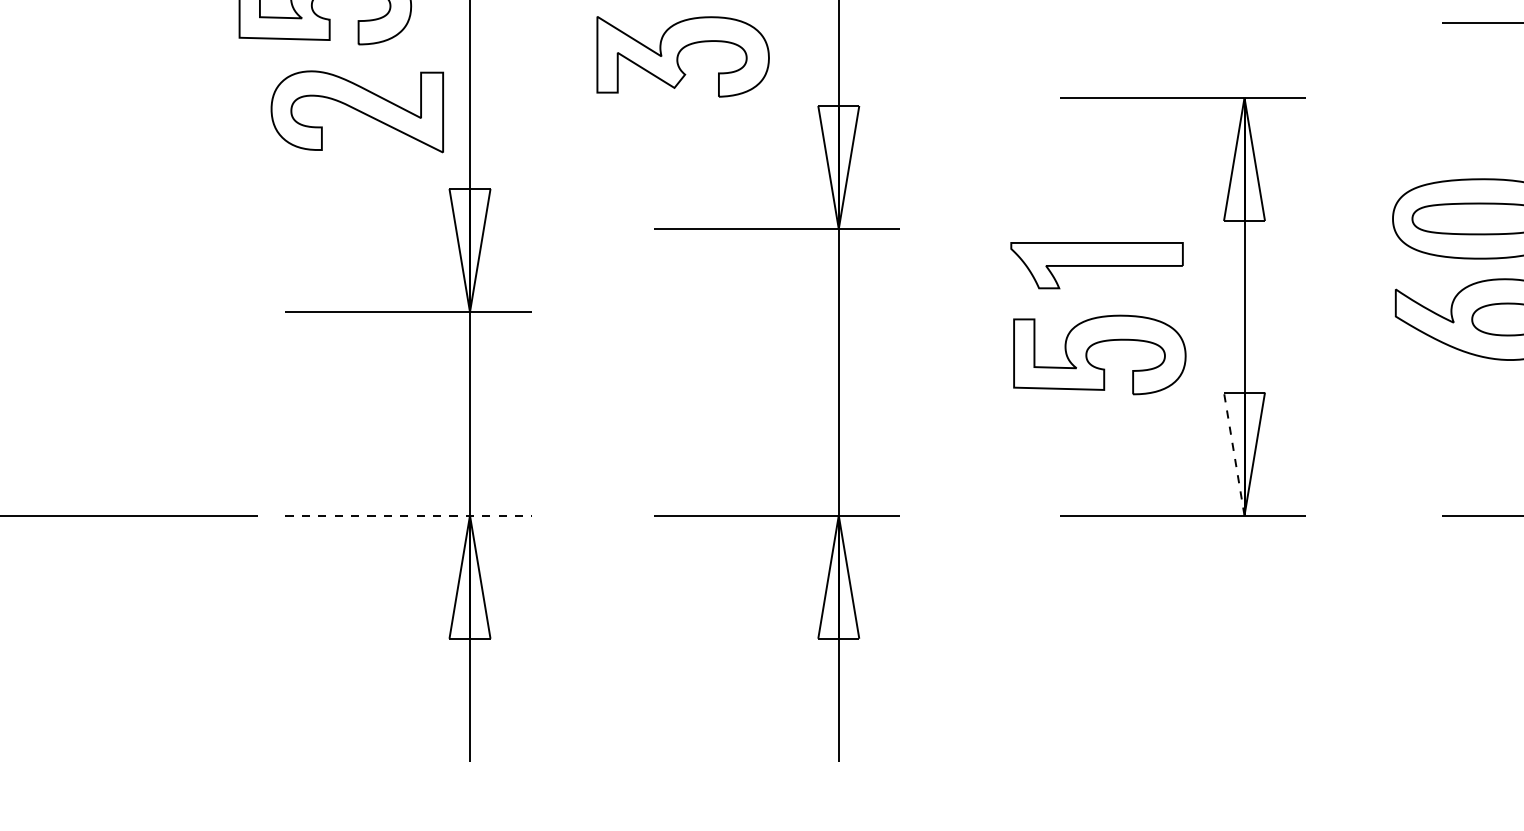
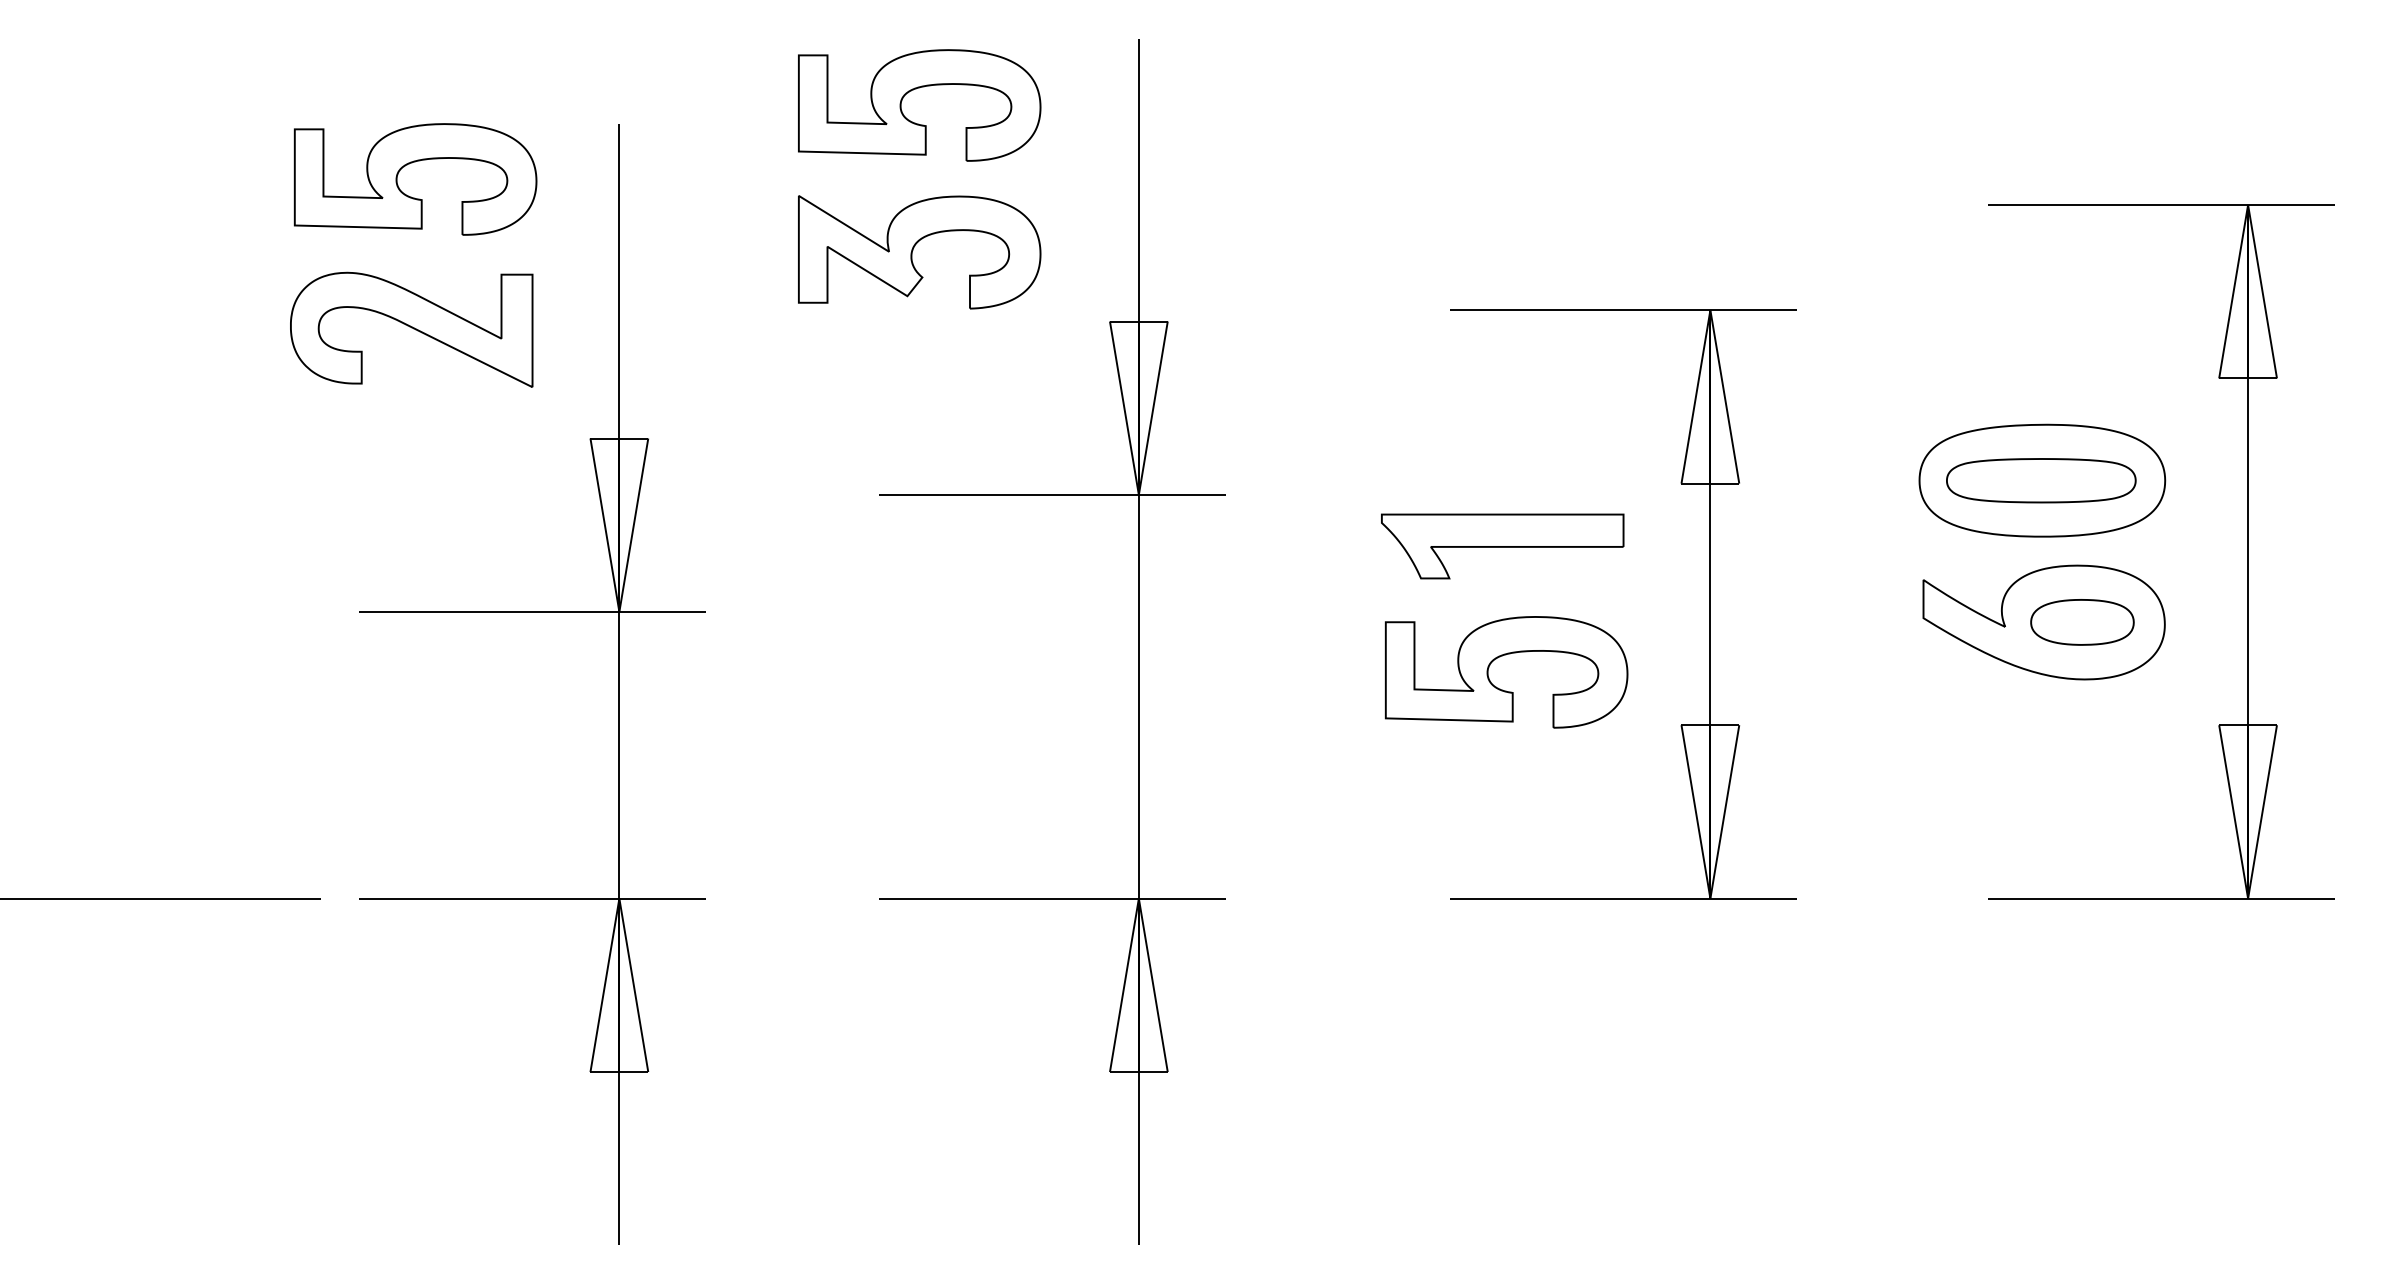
part: (357, 111) -> (411, 329), moved
line: (1233, 453) -> (1695, 811), dashed -> solid
line: (409, 515) -> (533, 898), dashed -> solid

